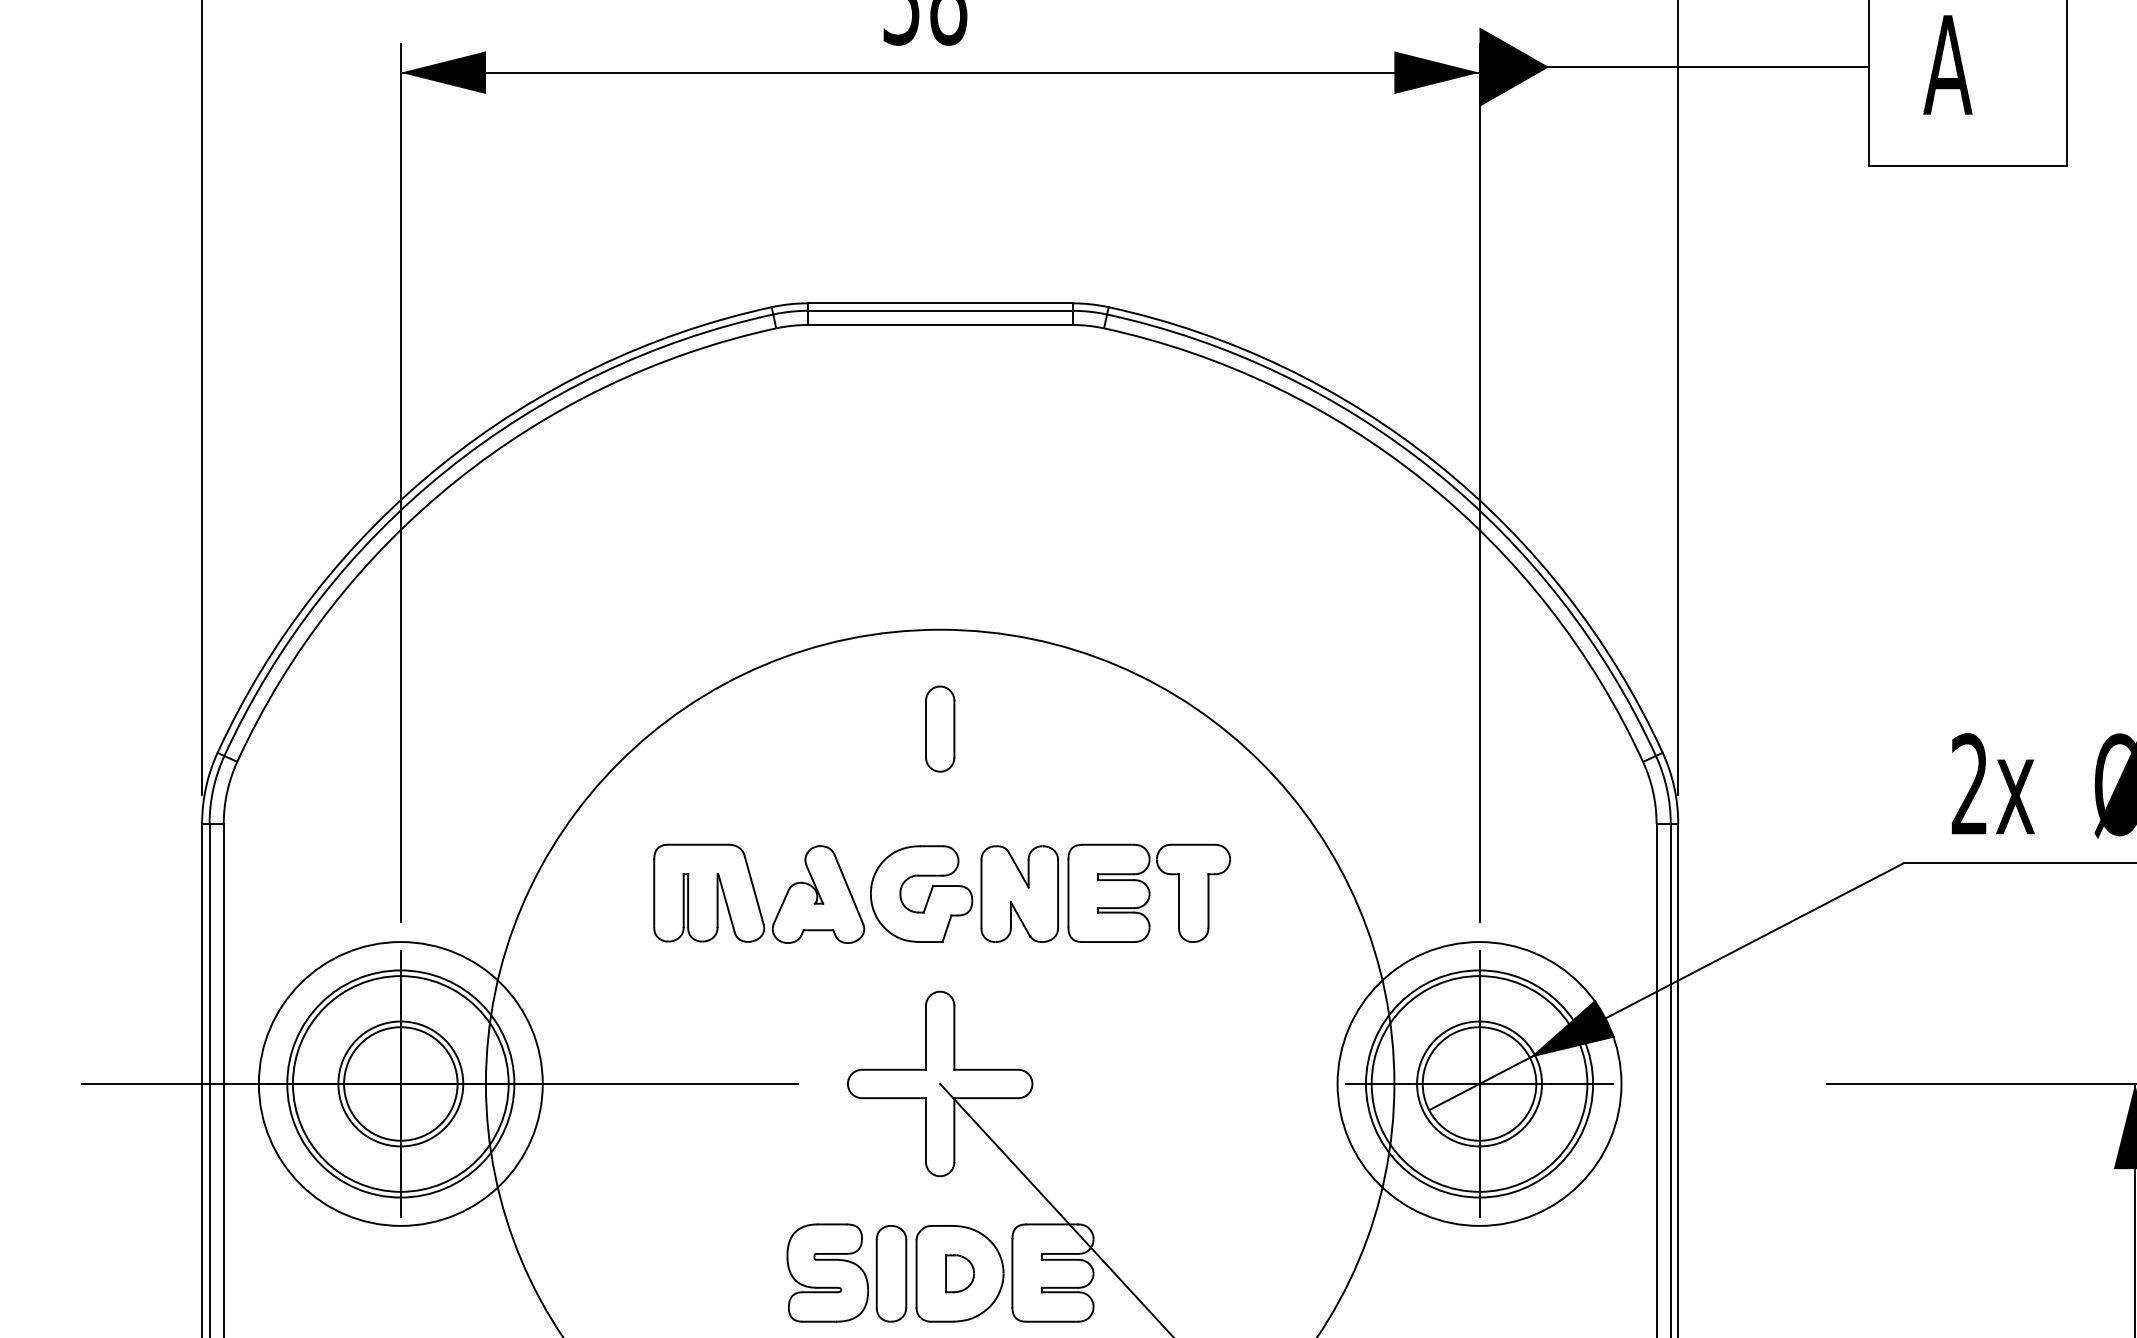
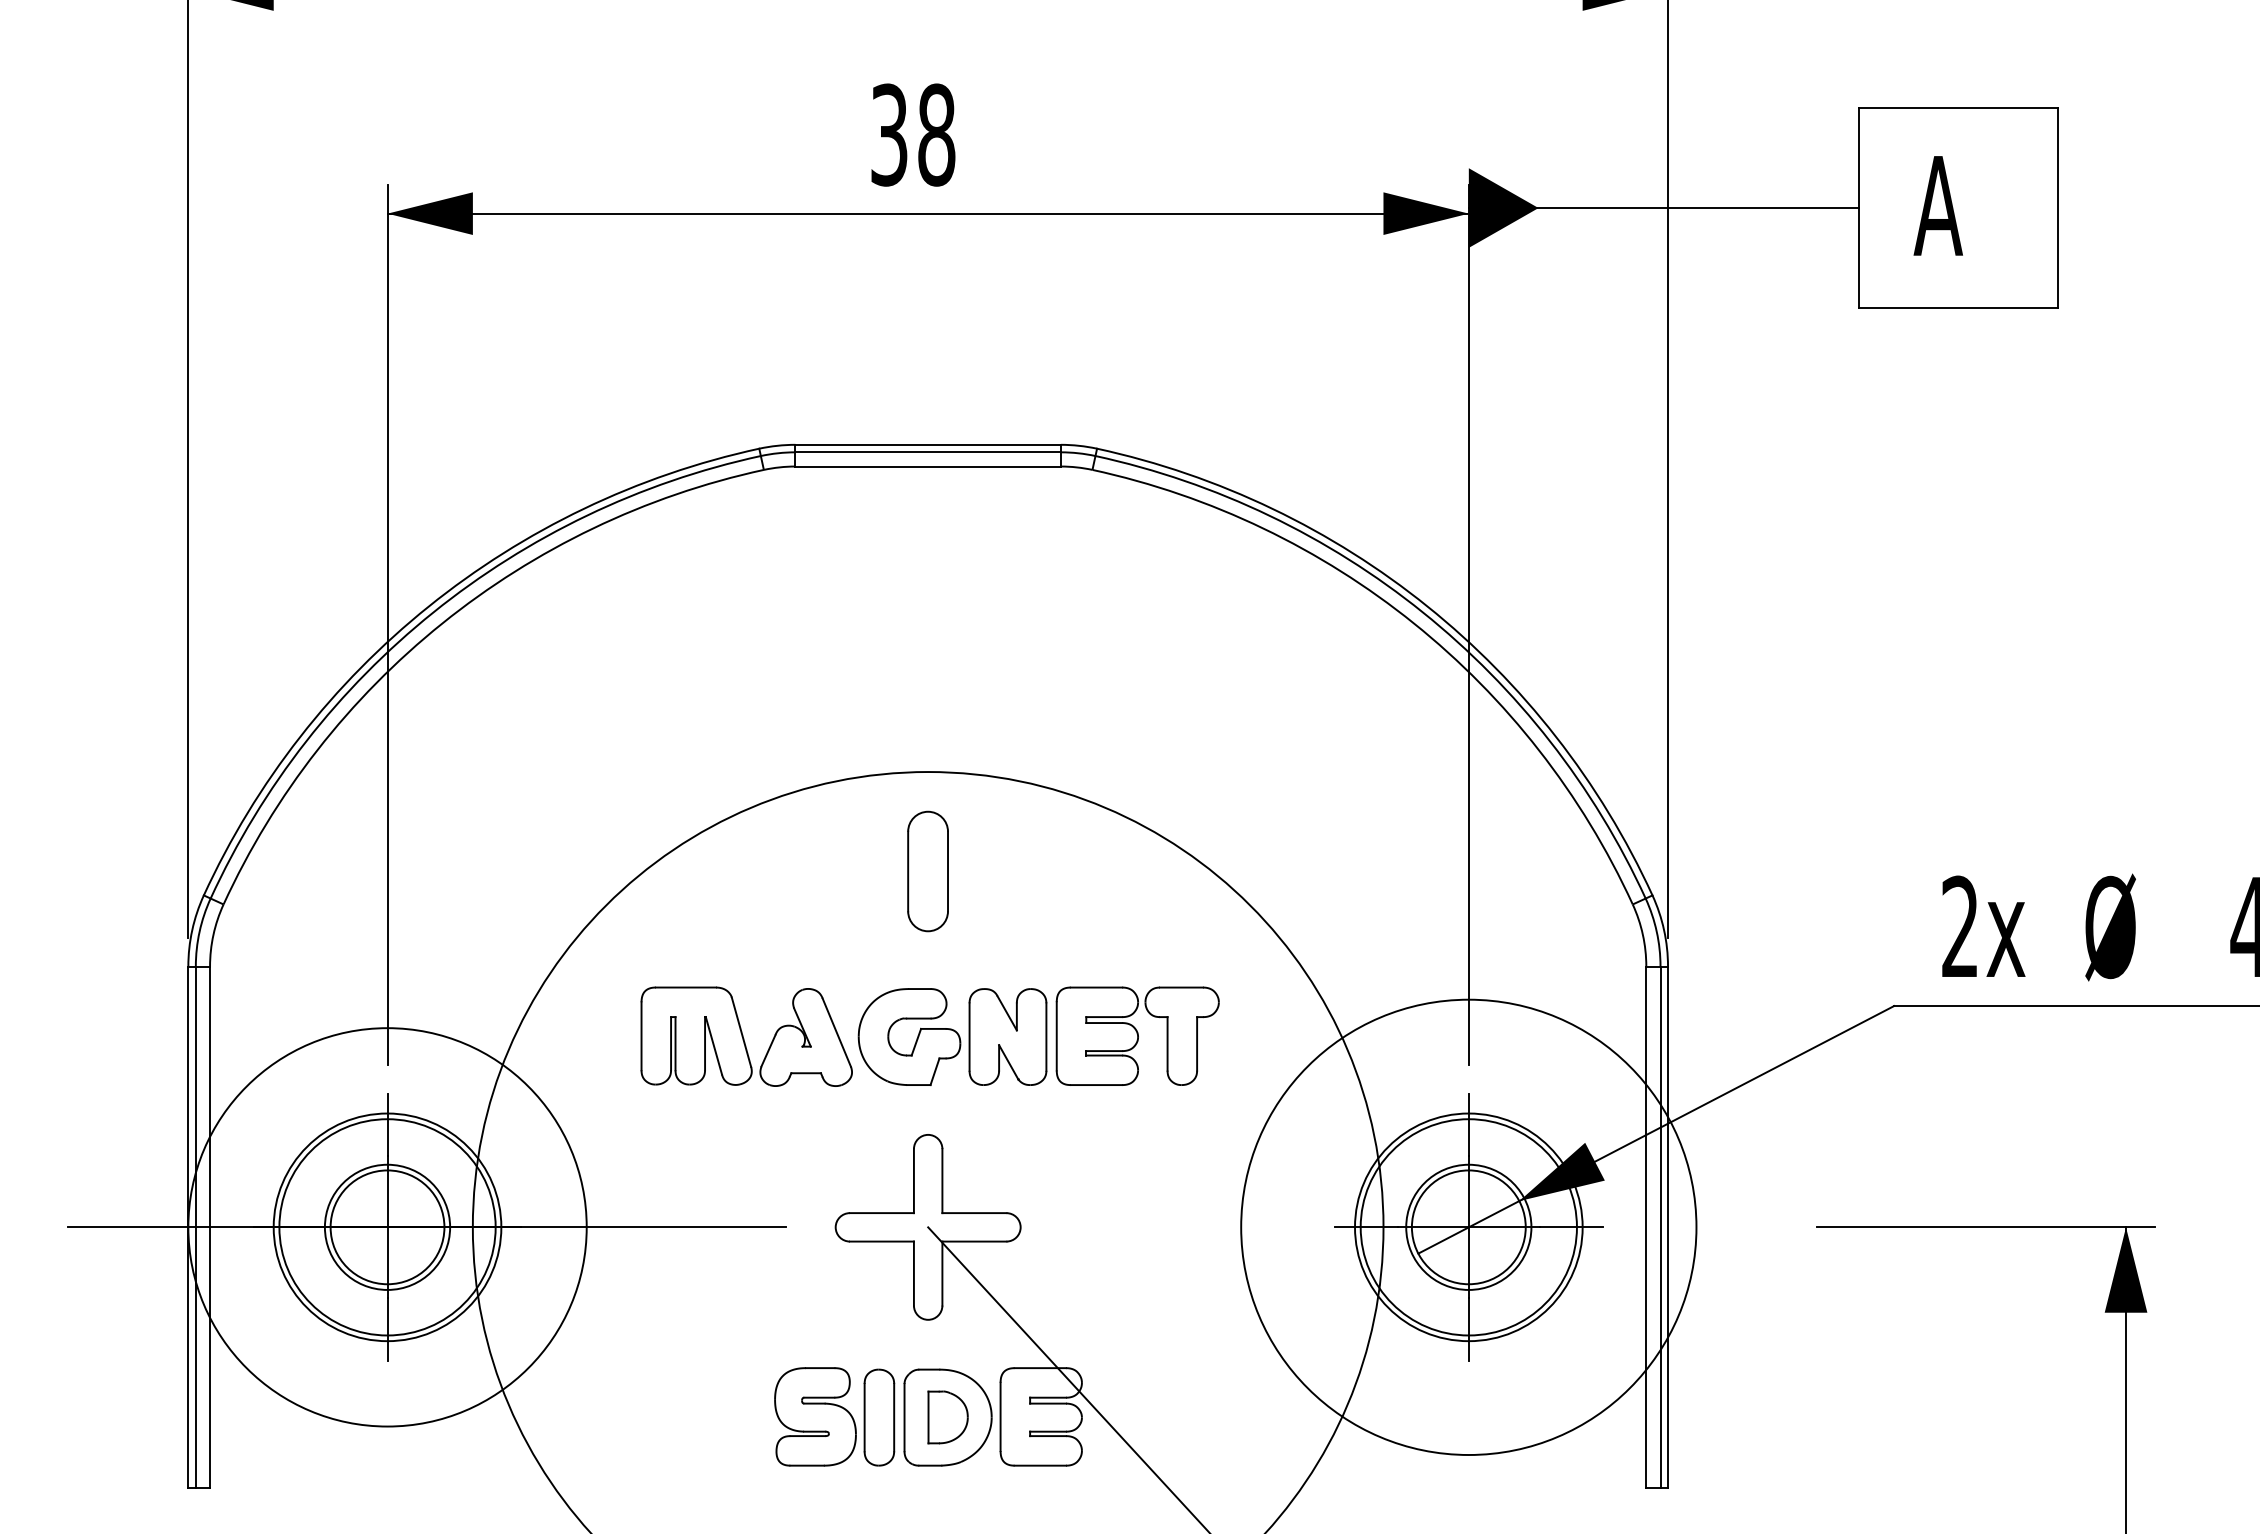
part: (940, 728) -> (928, 871), size x1.4
circle: (400, 1084) -> (387, 1227), size x1.4
circle: (1479, 1084) -> (1468, 1227), size x1.6
part: (959, 1273) -> (947, 1417), size x1.4

